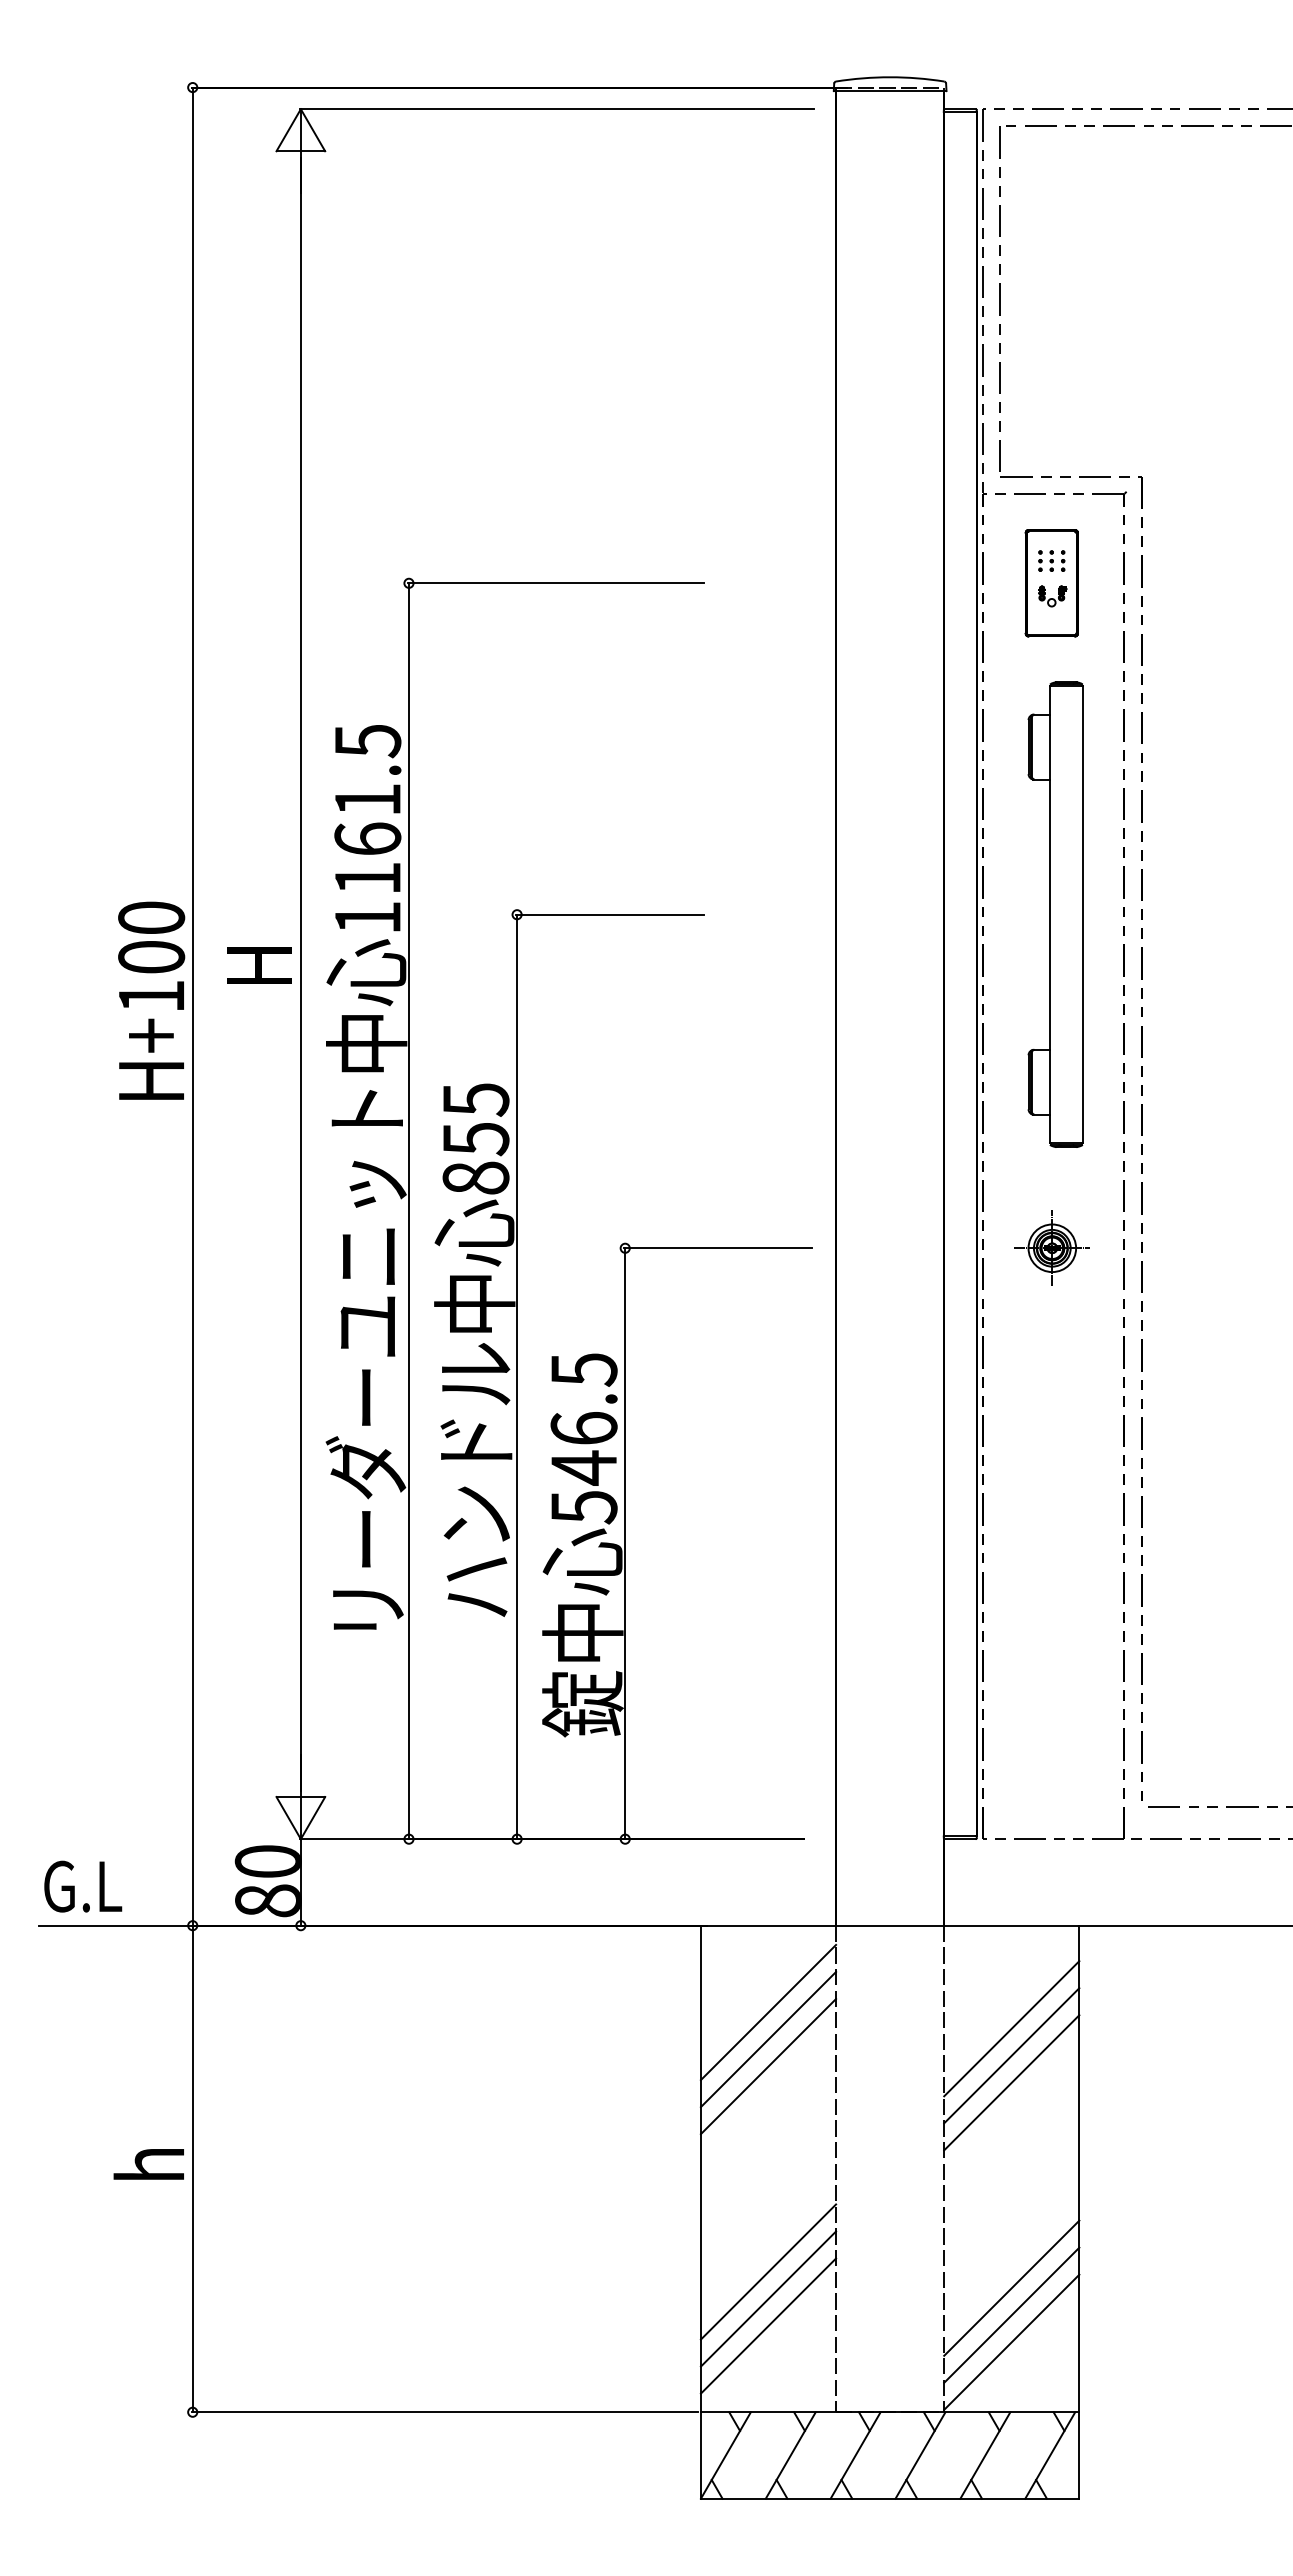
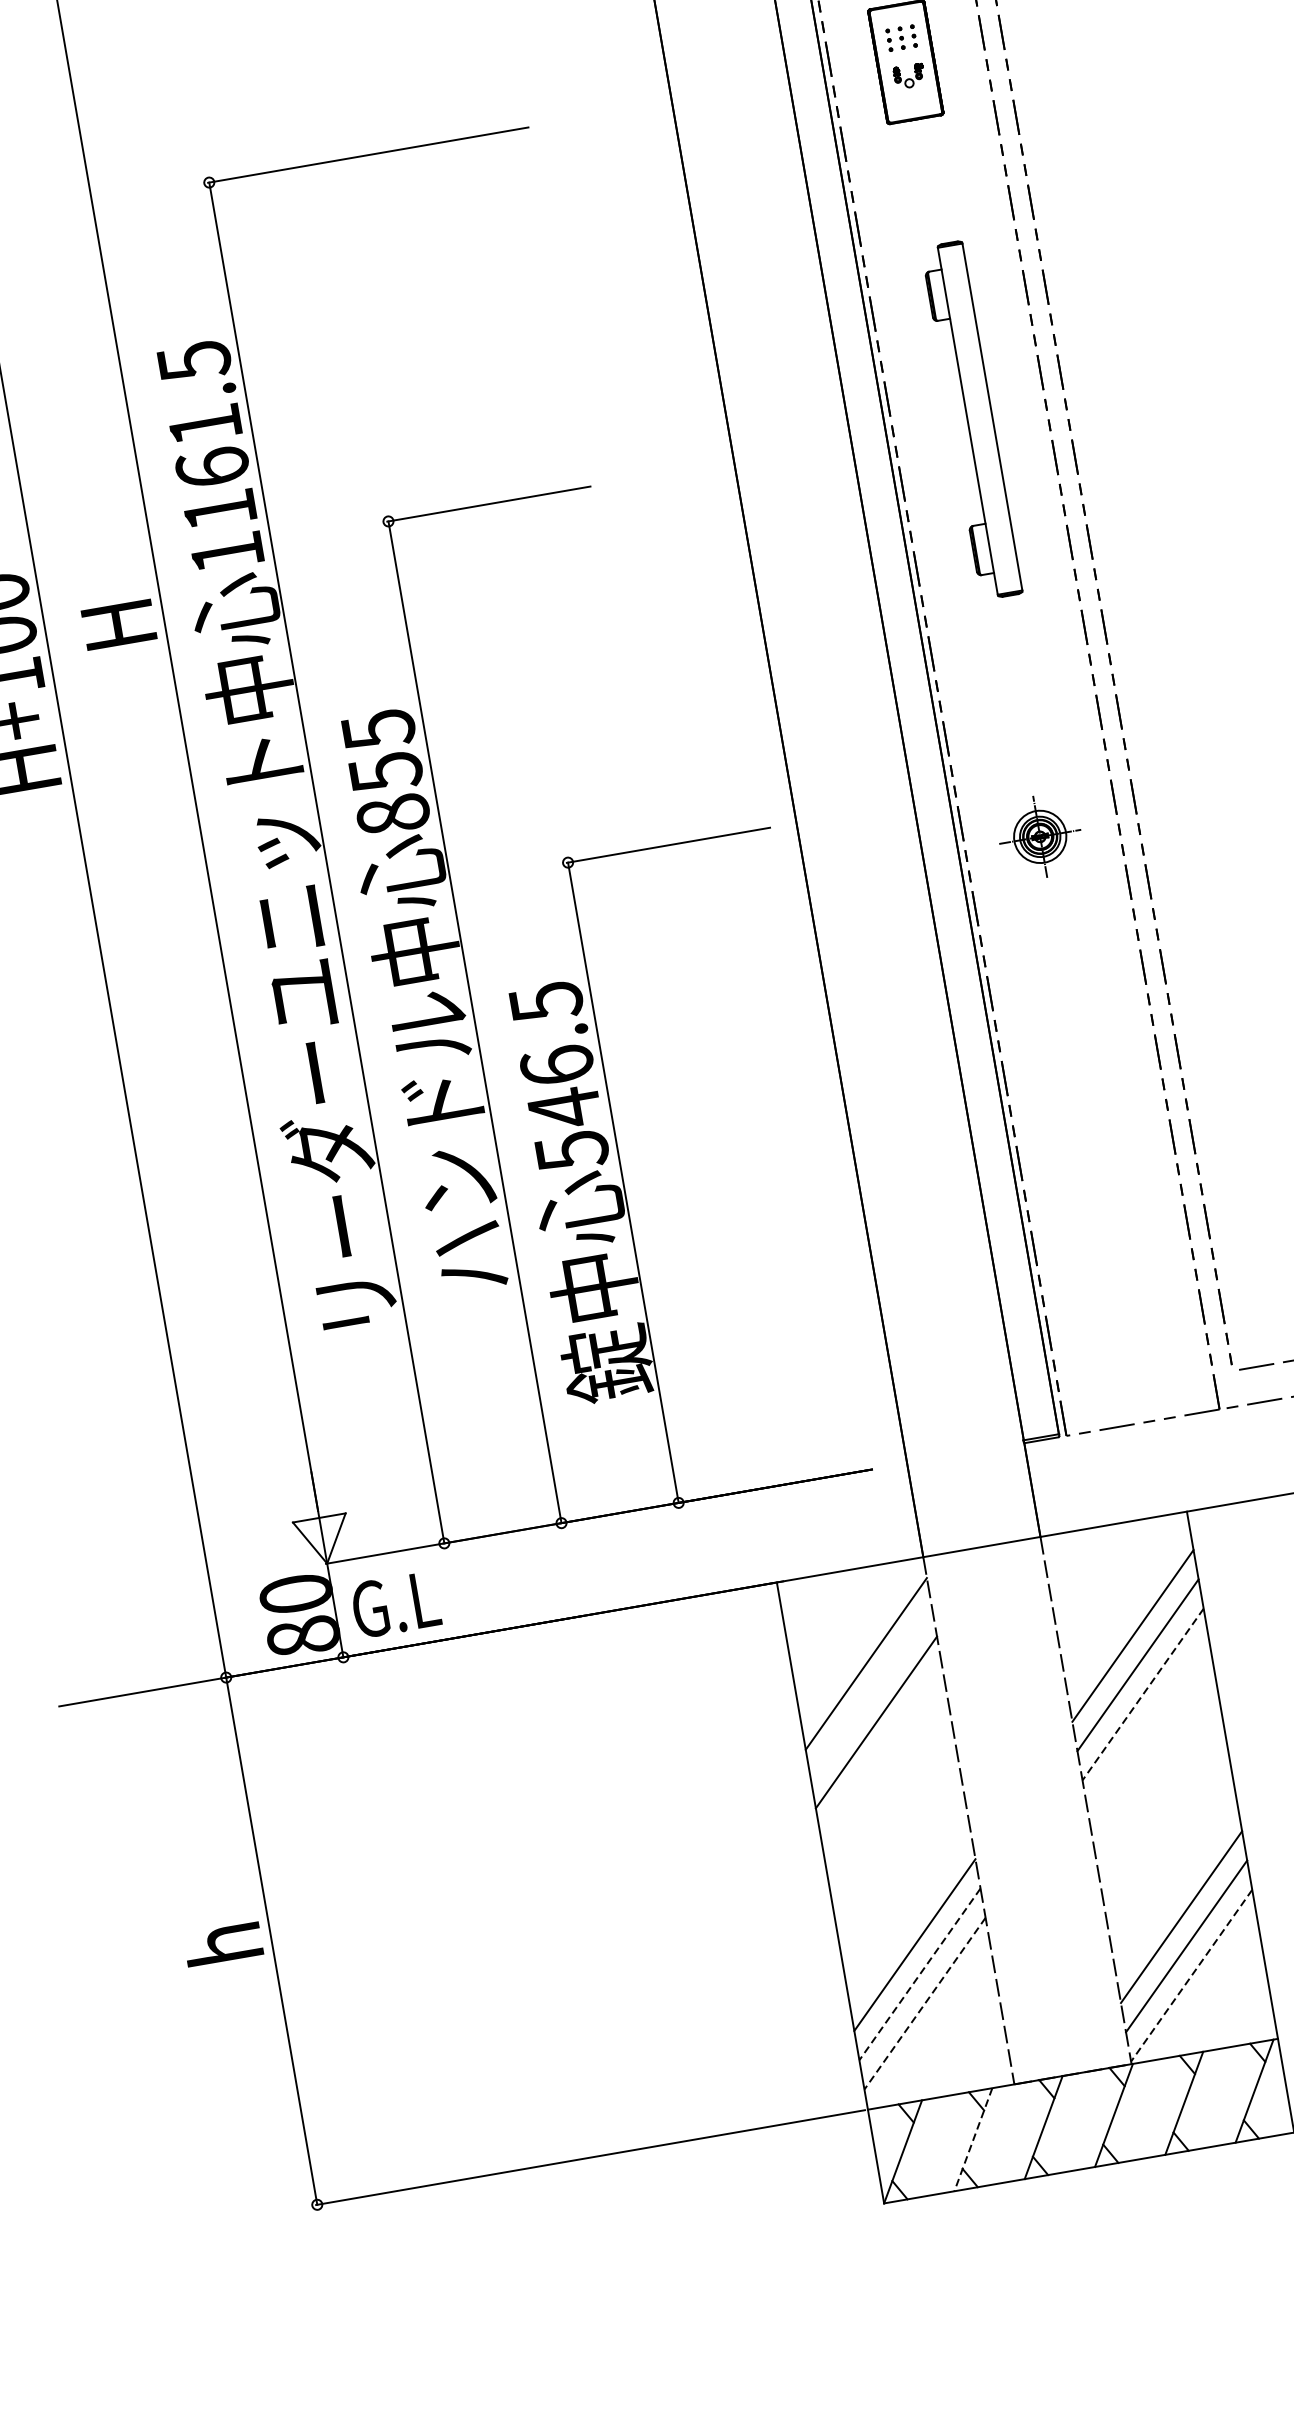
part: (1055, 914) -> (971, 420), size x0.7
part: (1051, 1247) -> (1039, 836), moved
text: (83, 1886) -> (396, 1604), moved
line: (768, 2039) -> (871, 1693), removed
line: (1011, 2082) -> (1142, 1694), solid -> dashed
line: (768, 2299) -> (920, 1974), solid -> dashed
line: (768, 2326) -> (925, 2004), solid -> dashed
line: (1011, 2342) -> (1191, 1975), solid -> dashed
line: (790, 2455) -> (973, 2139), solid -> dashed

